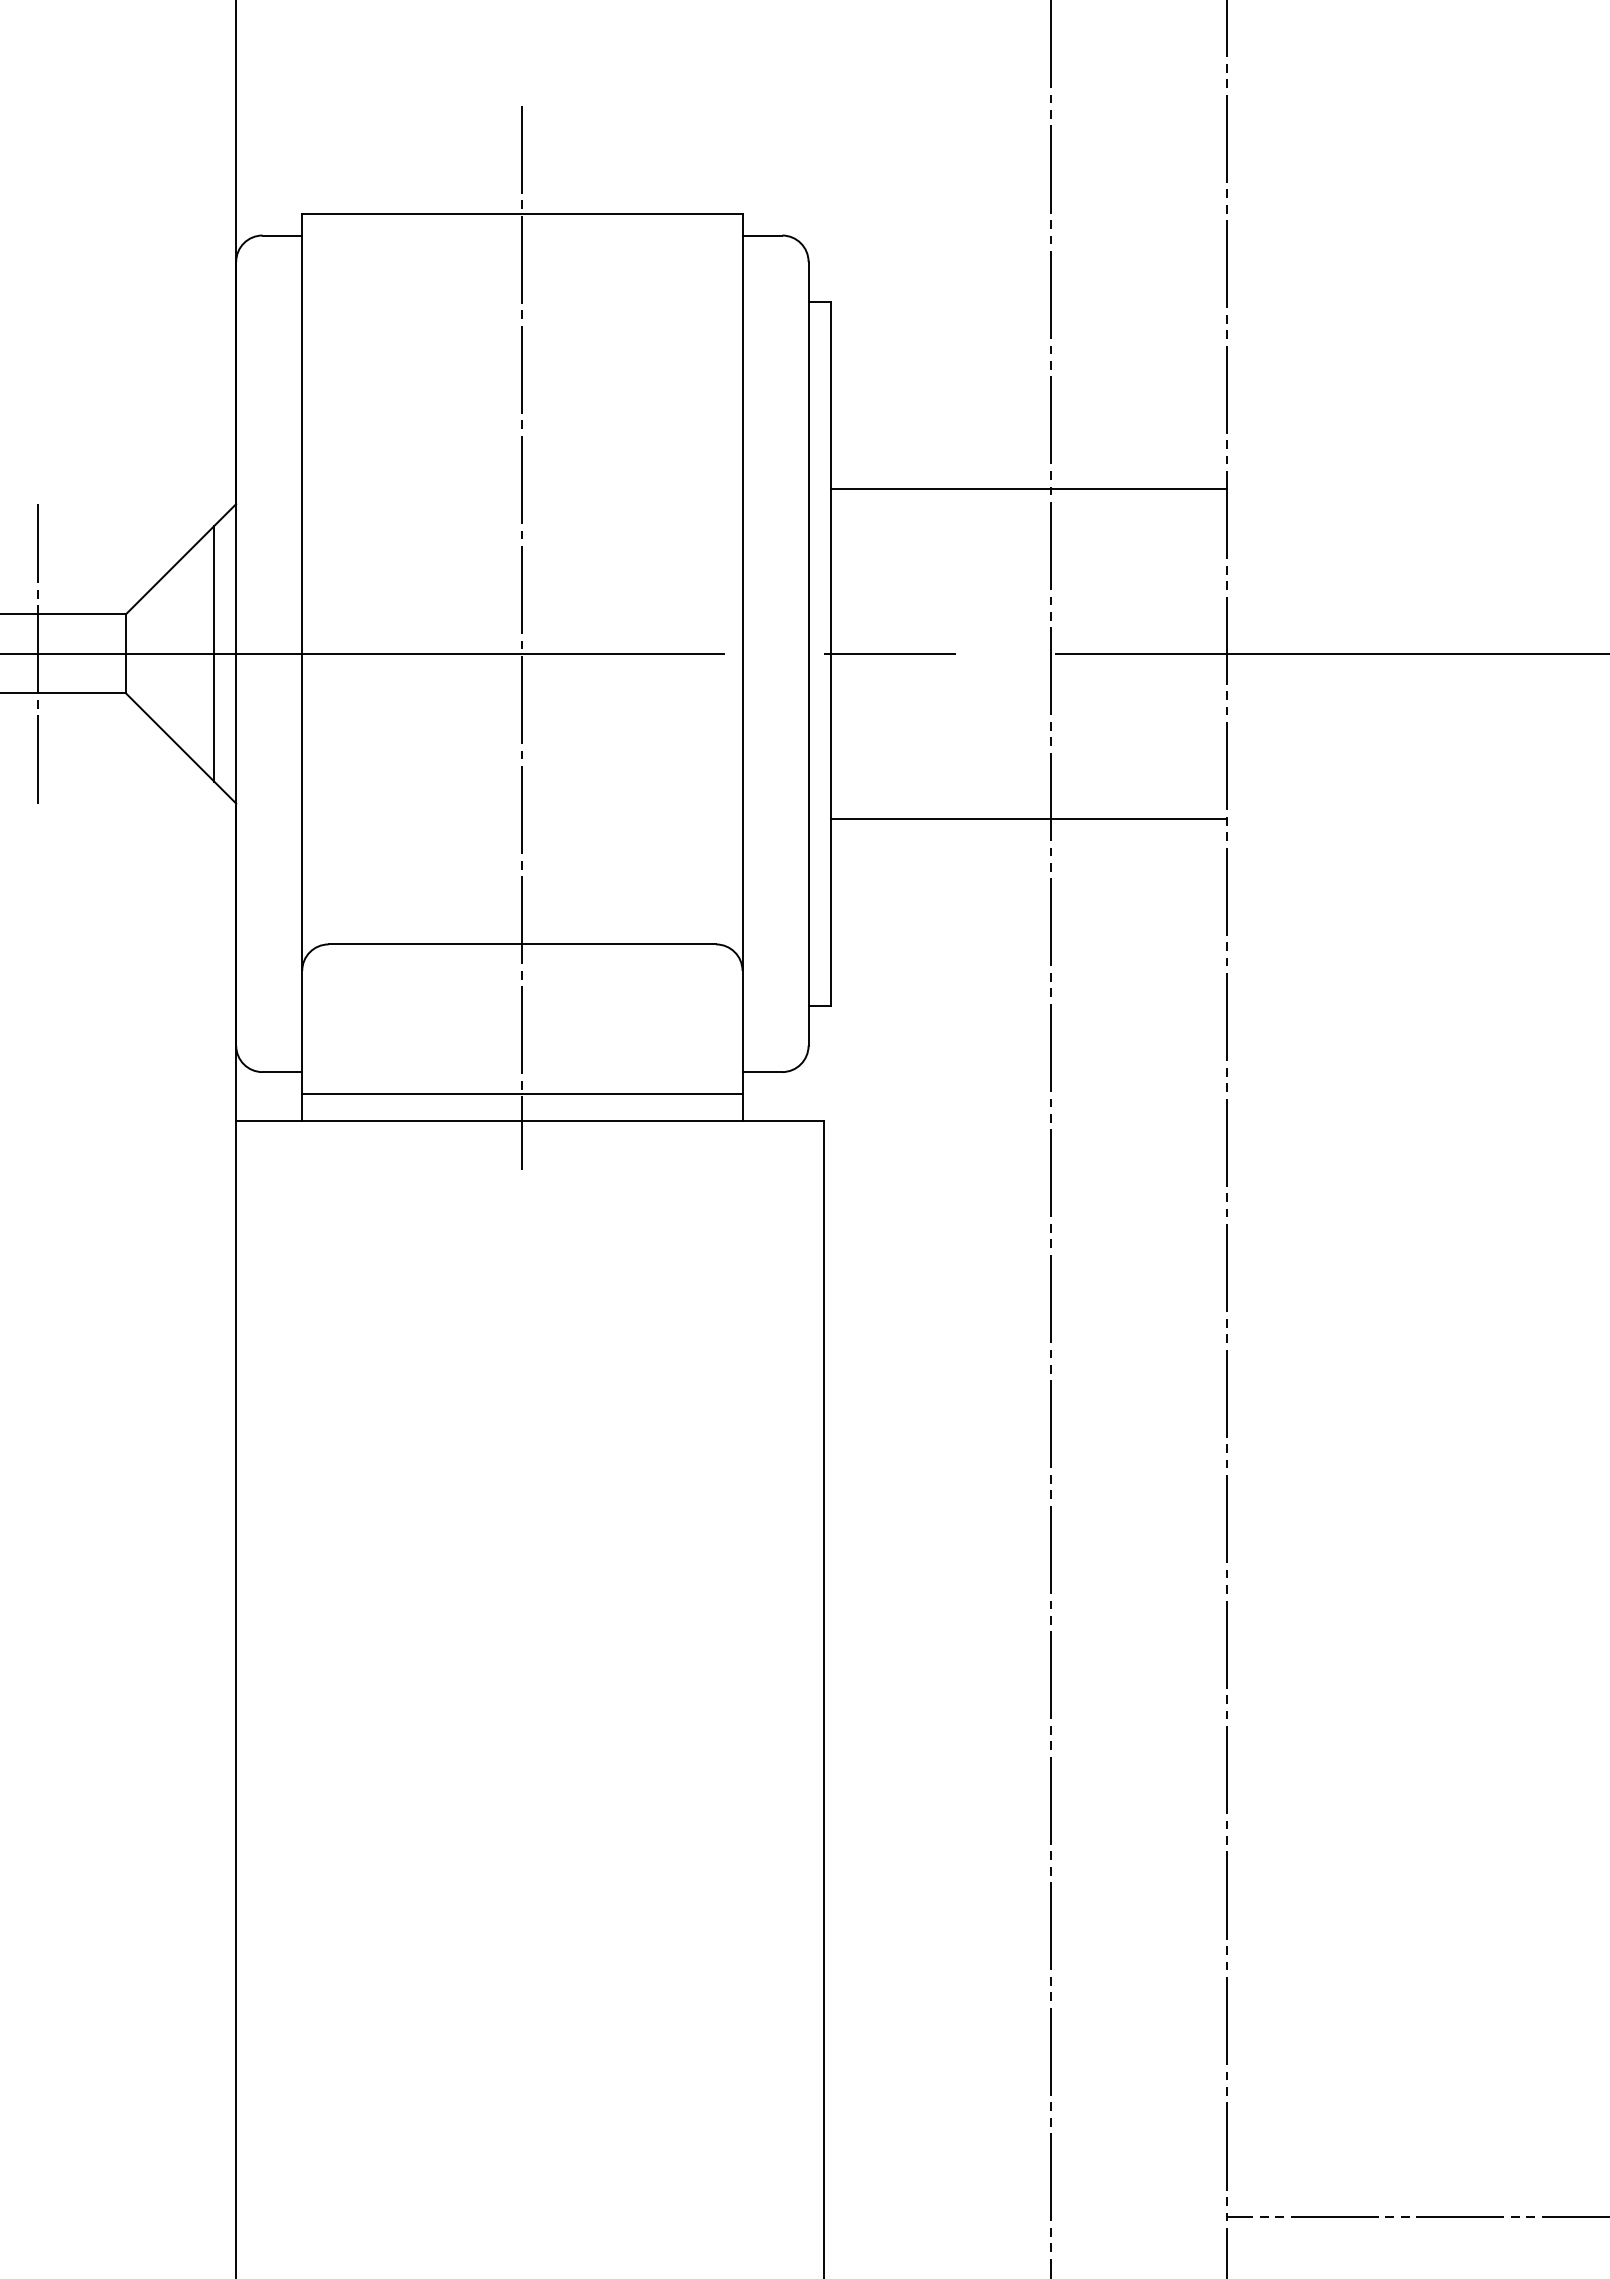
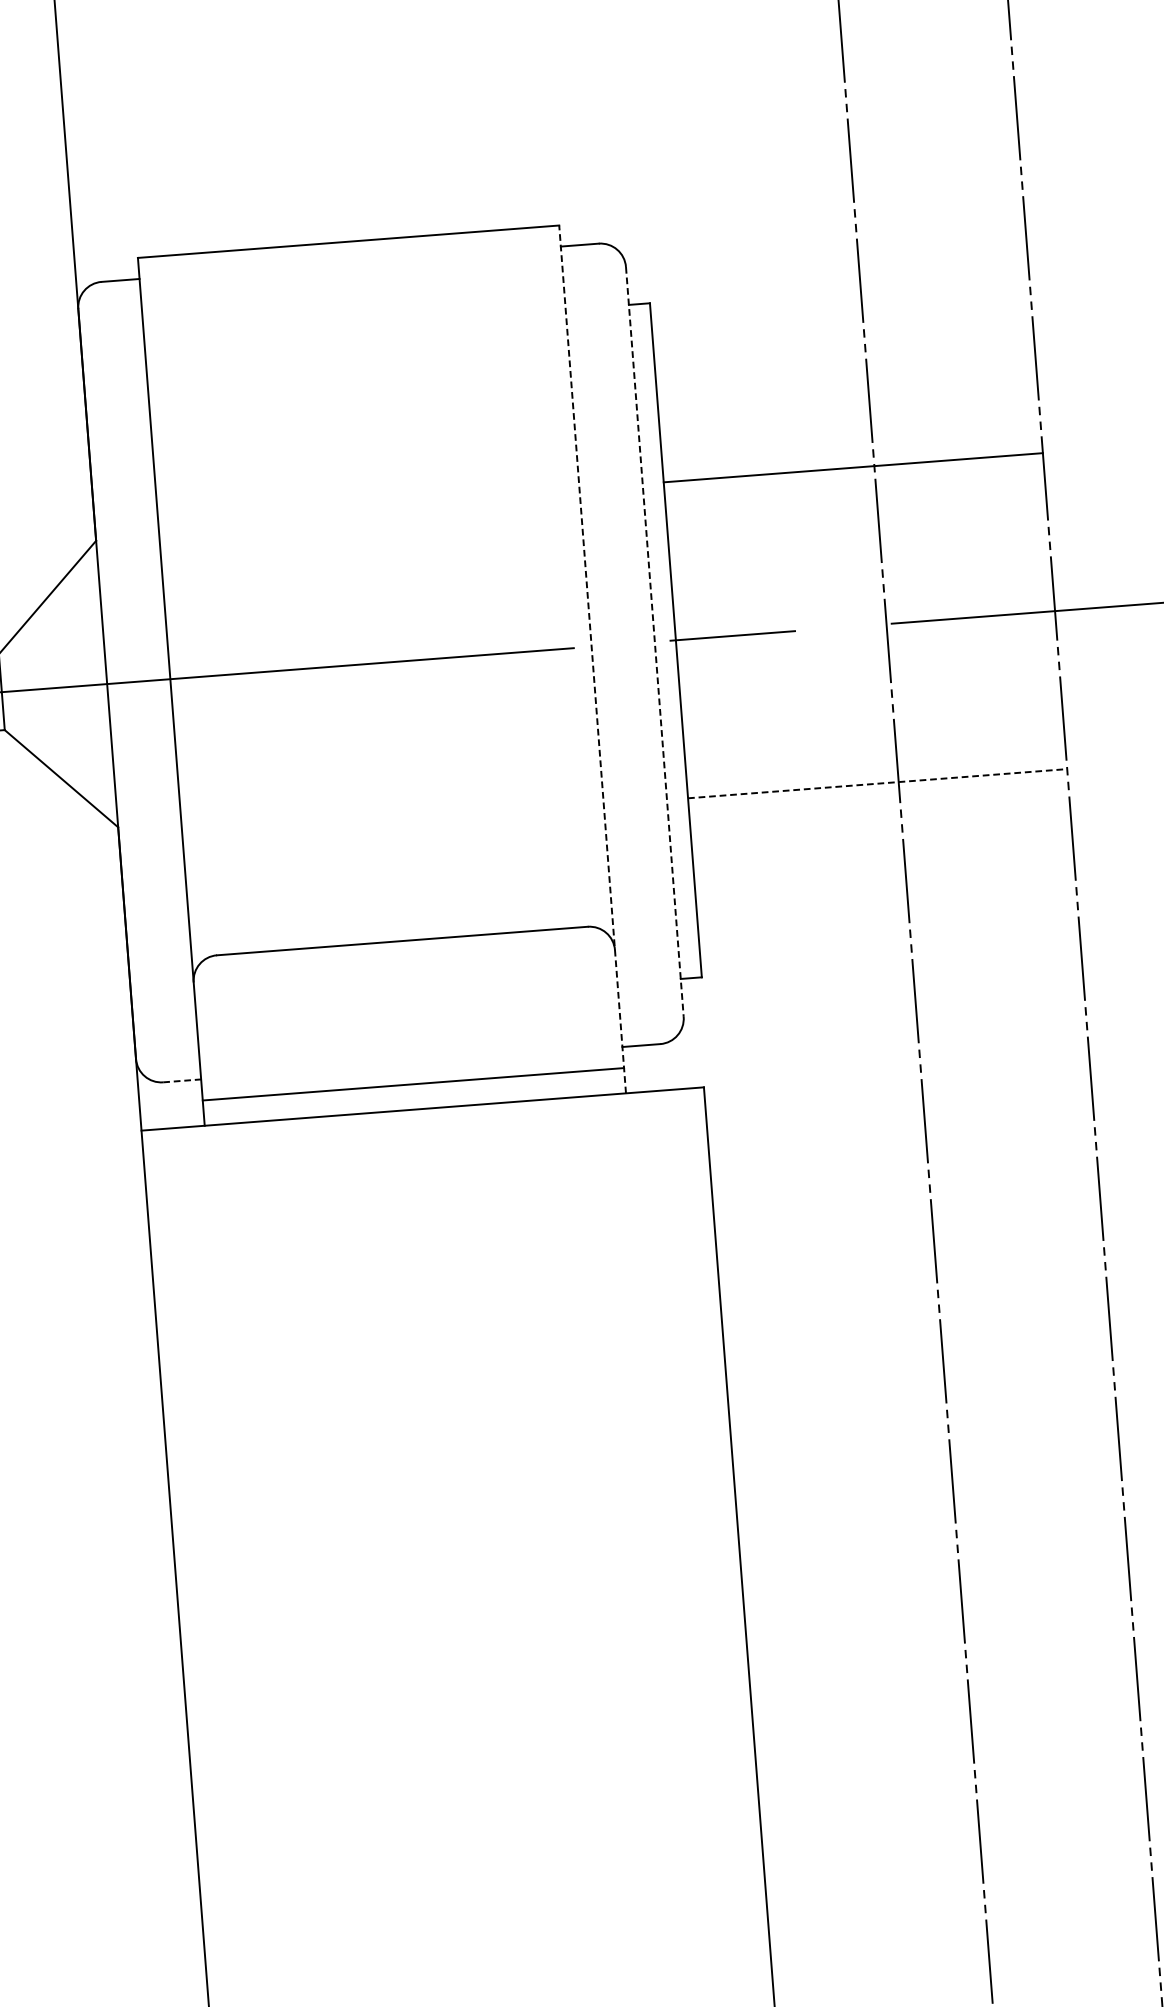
line: (522, 637) -> (379, 647), removed
line: (214, 653) -> (86, 685), removed
line: (808, 653) -> (654, 641), solid -> dashed
line: (742, 667) -> (592, 659), solid -> dashed
line: (1029, 818) -> (878, 783), solid -> dashed
line: (282, 1072) -> (182, 1081), solid -> dashed

